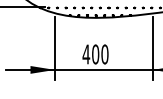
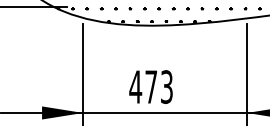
text: (100, 54) -> (159, 87), 400 -> 473

